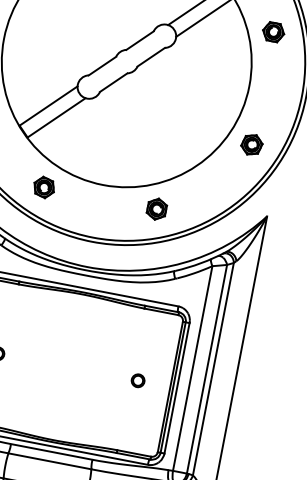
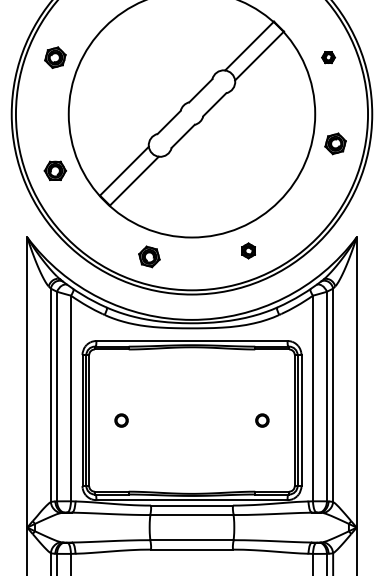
part: (273, 31) -> (328, 57), size x0.6
part: (251, 144) -> (335, 143), moved
part: (44, 187) -> (149, 256), moved
part: (156, 208) -> (248, 250), size x0.7

